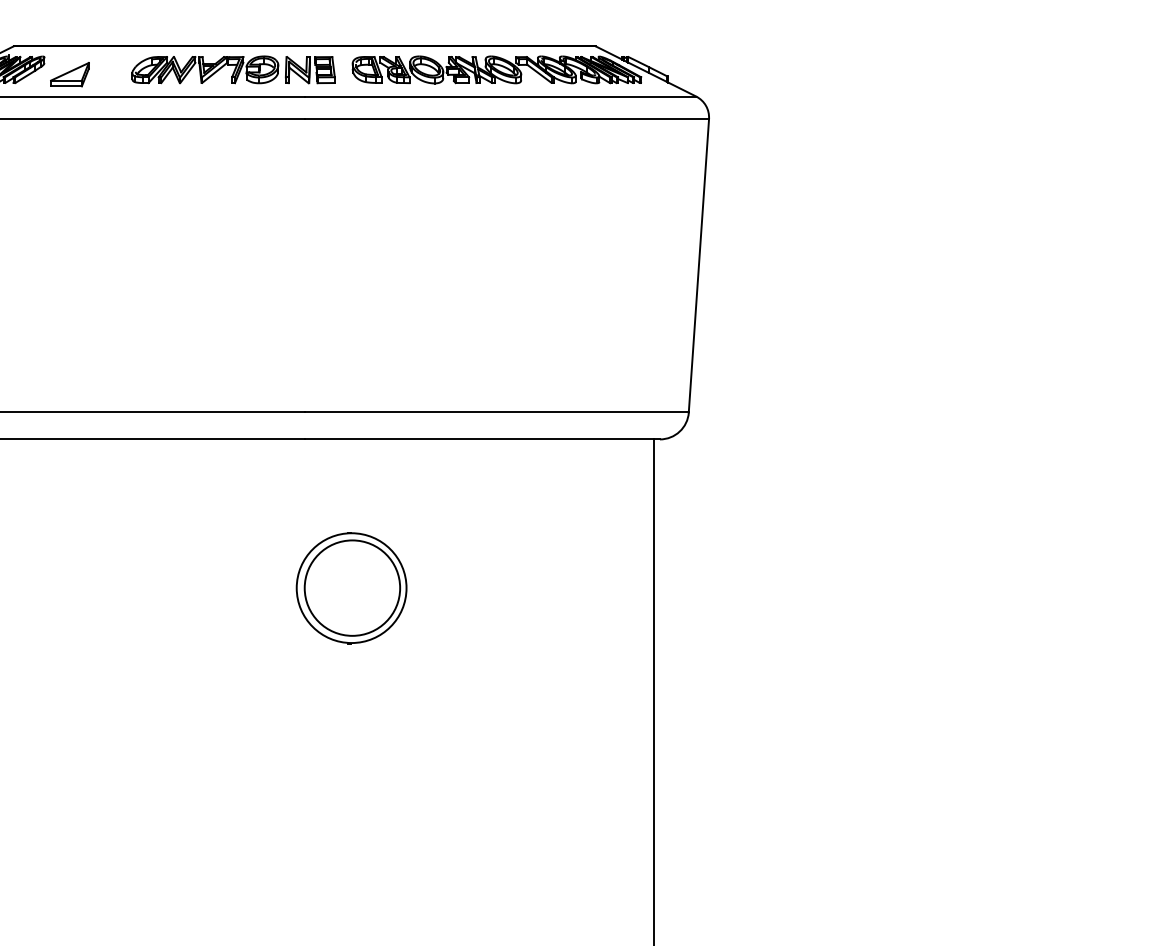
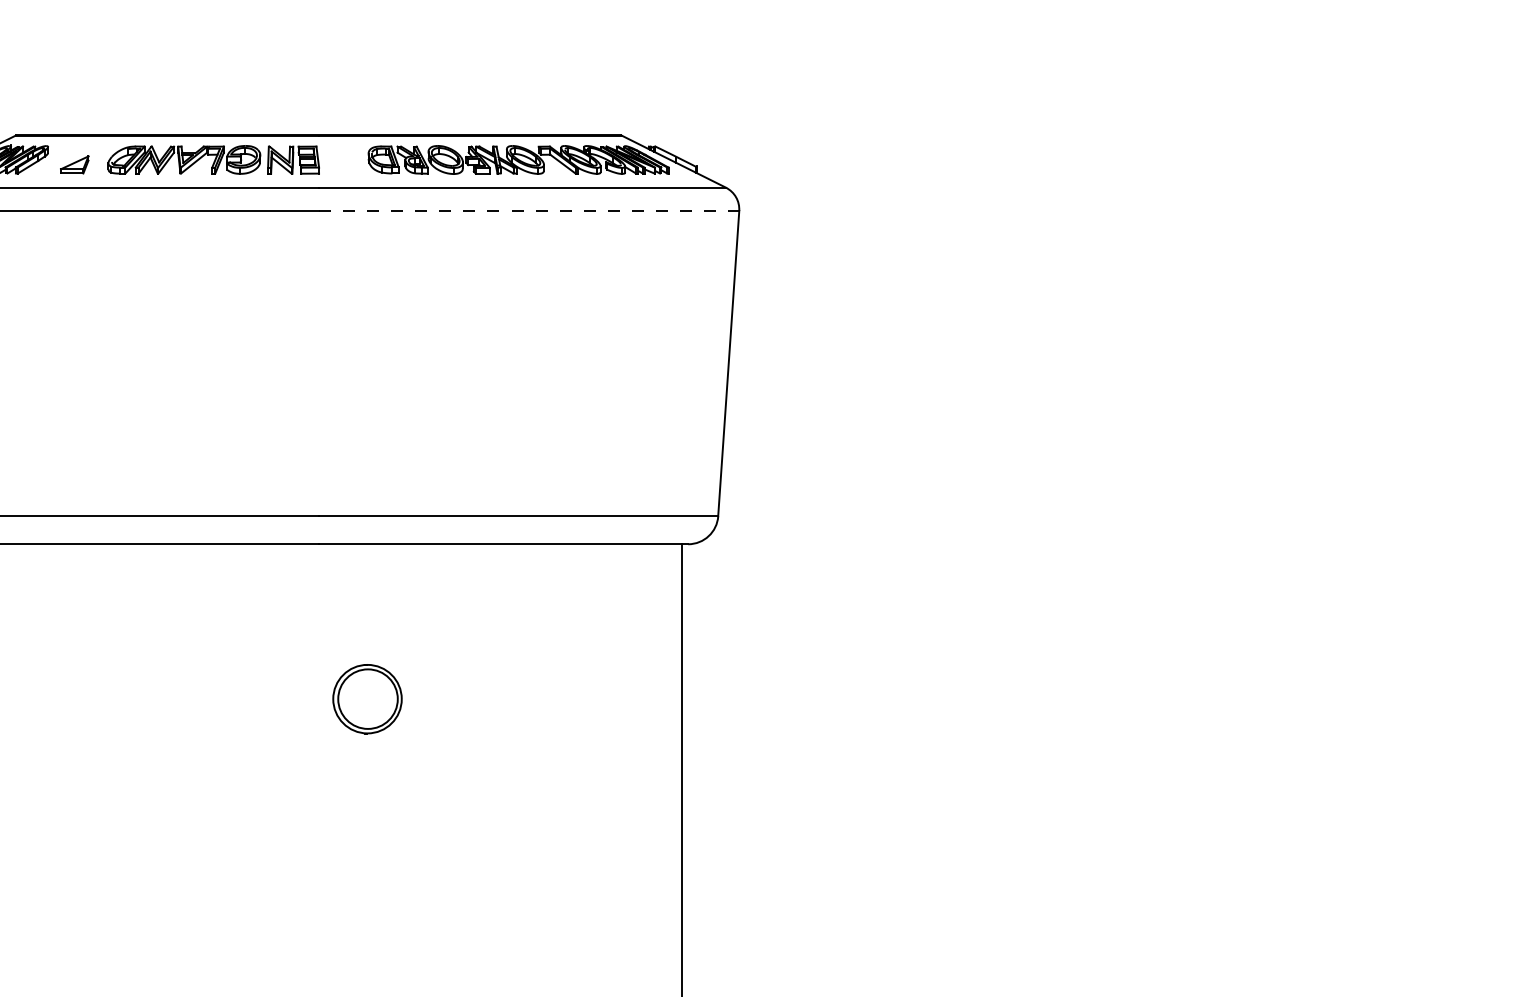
part: (233, 69) -> (213, 159), moved
part: (69, 74) -> (74, 164), size x0.7
line: (507, 118) -> (529, 210), solid -> dashed
part: (351, 588) -> (367, 699), size x0.6

